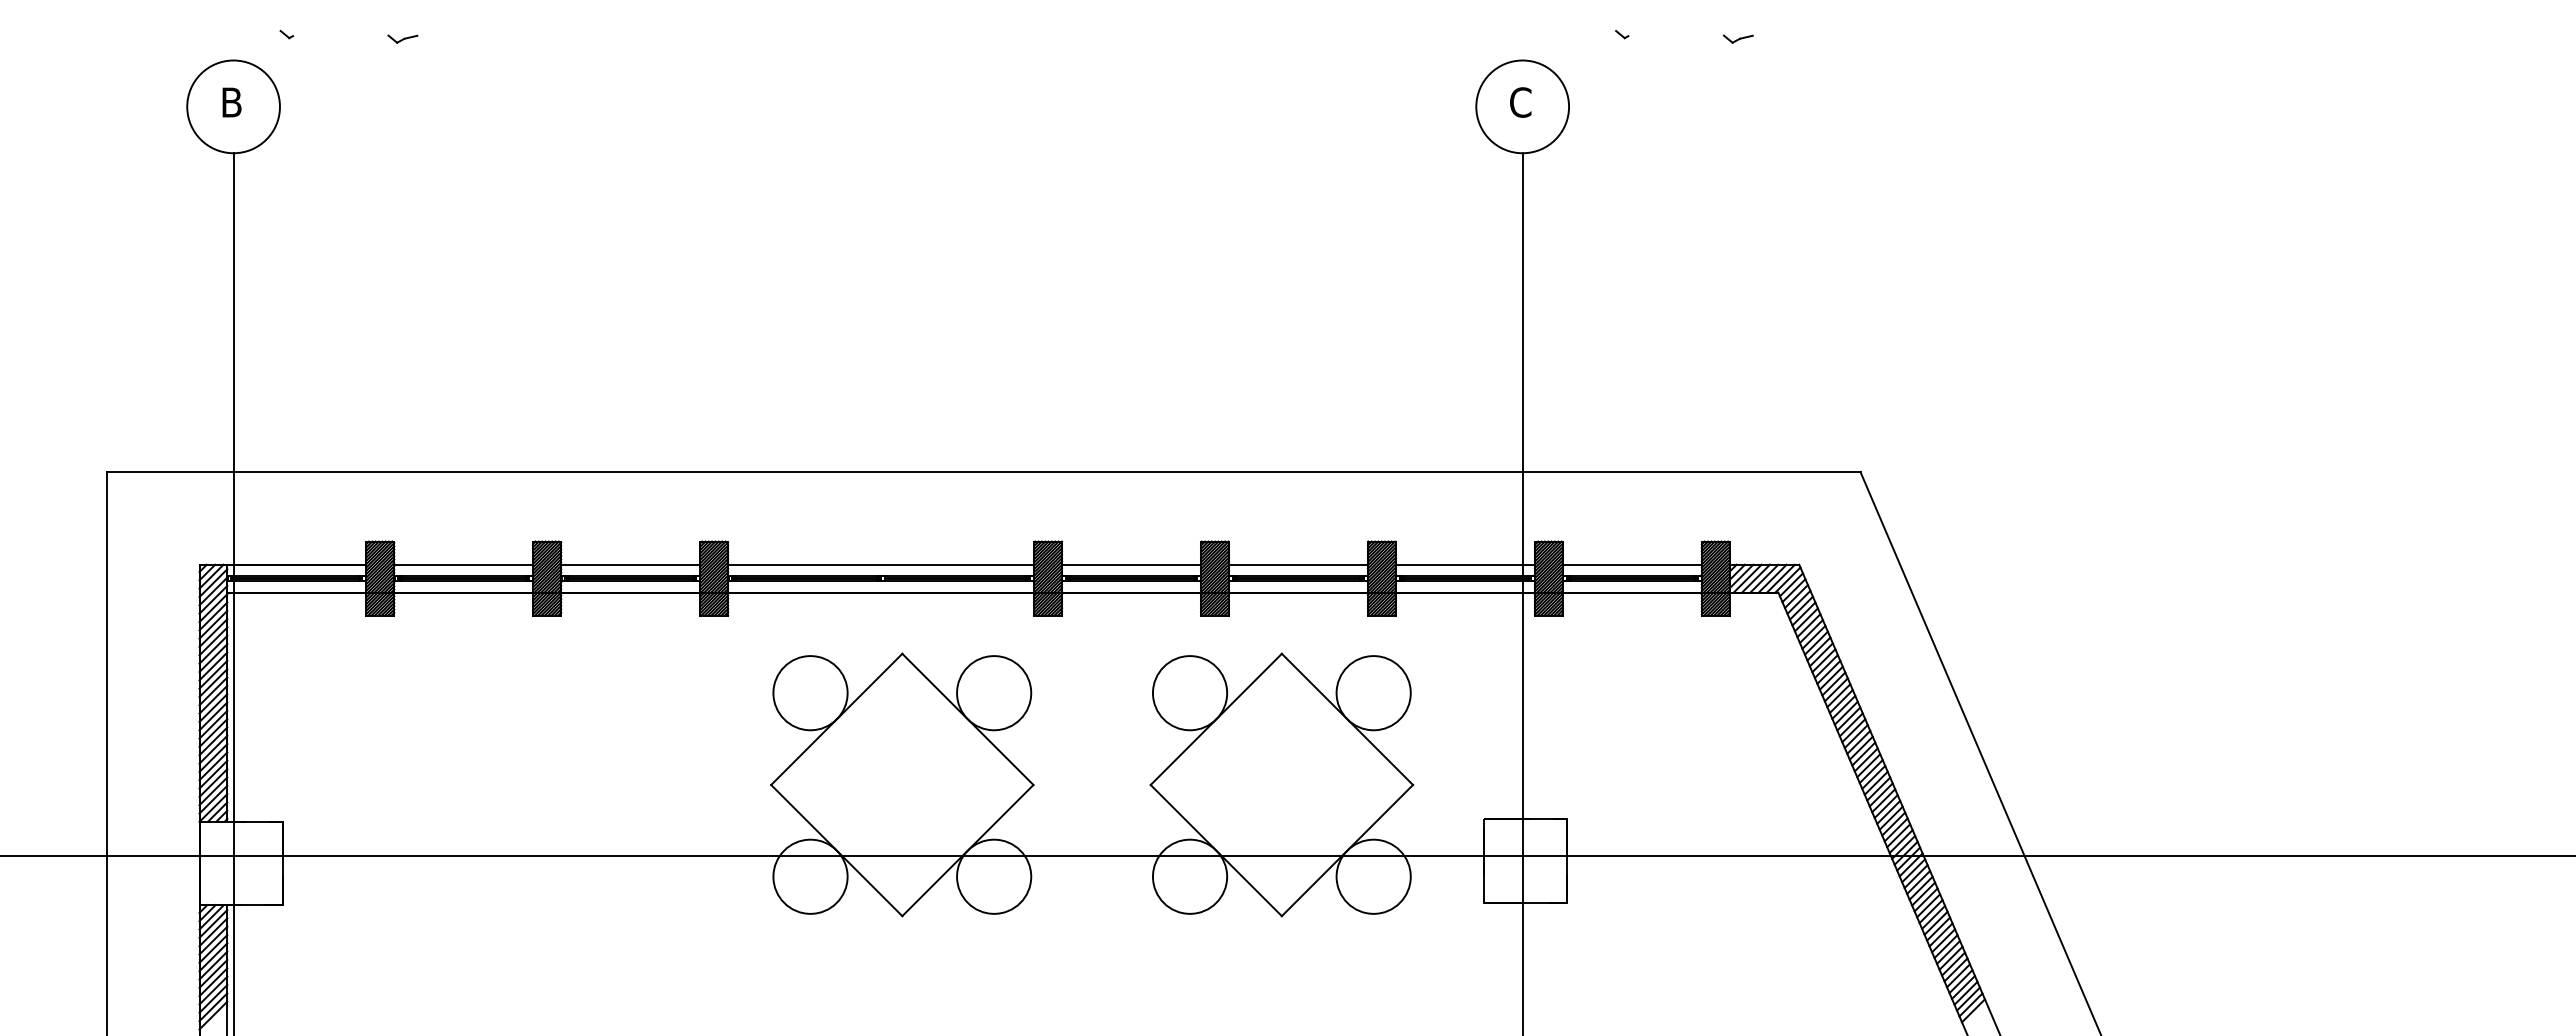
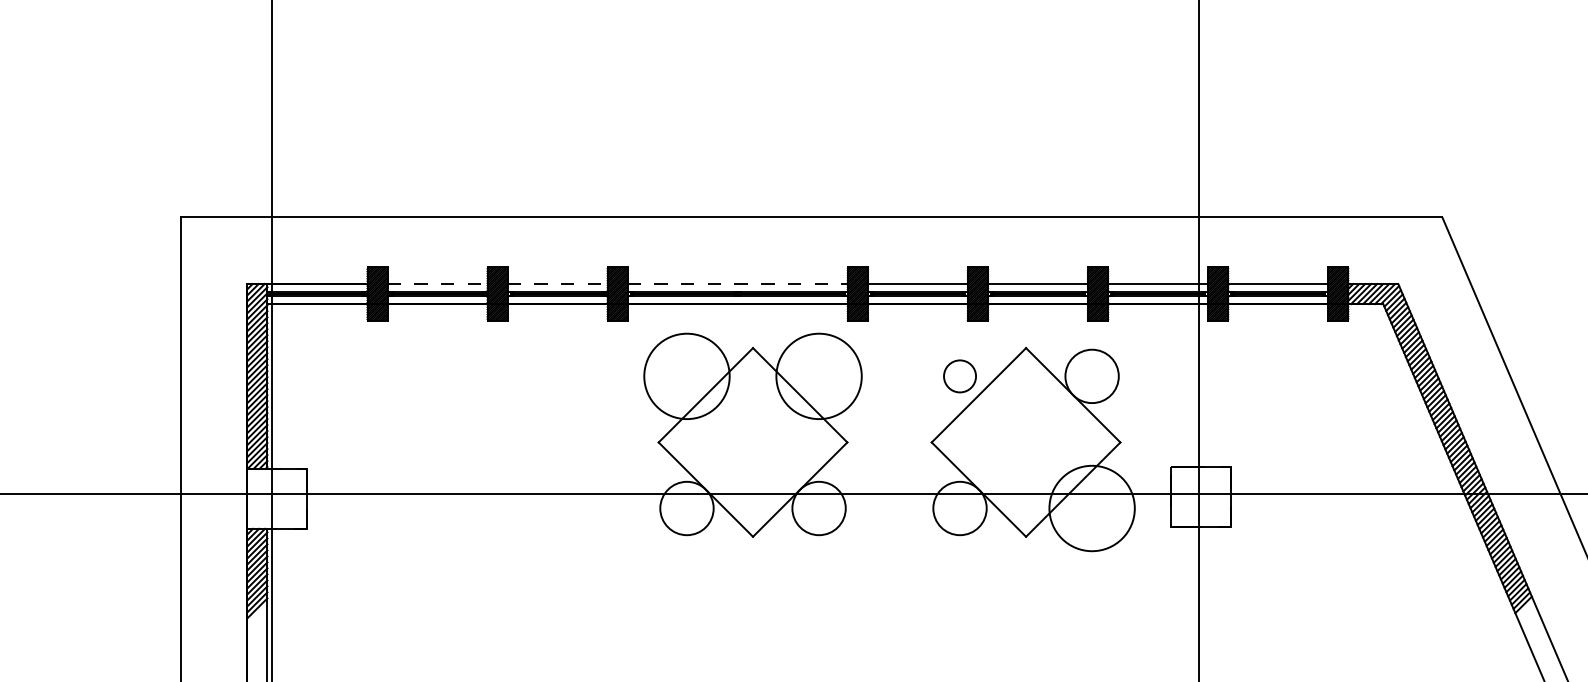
line: (463, 564) -> (437, 283), solid -> dashed
line: (630, 564) -> (557, 283), solid -> dashed
line: (881, 564) -> (738, 283), solid -> dashed
circle: (810, 693) -> (686, 376), size x1.6
circle: (994, 693) -> (819, 376), size x1.6
circle: (1189, 693) -> (959, 376), size x0.6
circle: (1373, 876) -> (1091, 508), size x1.6

